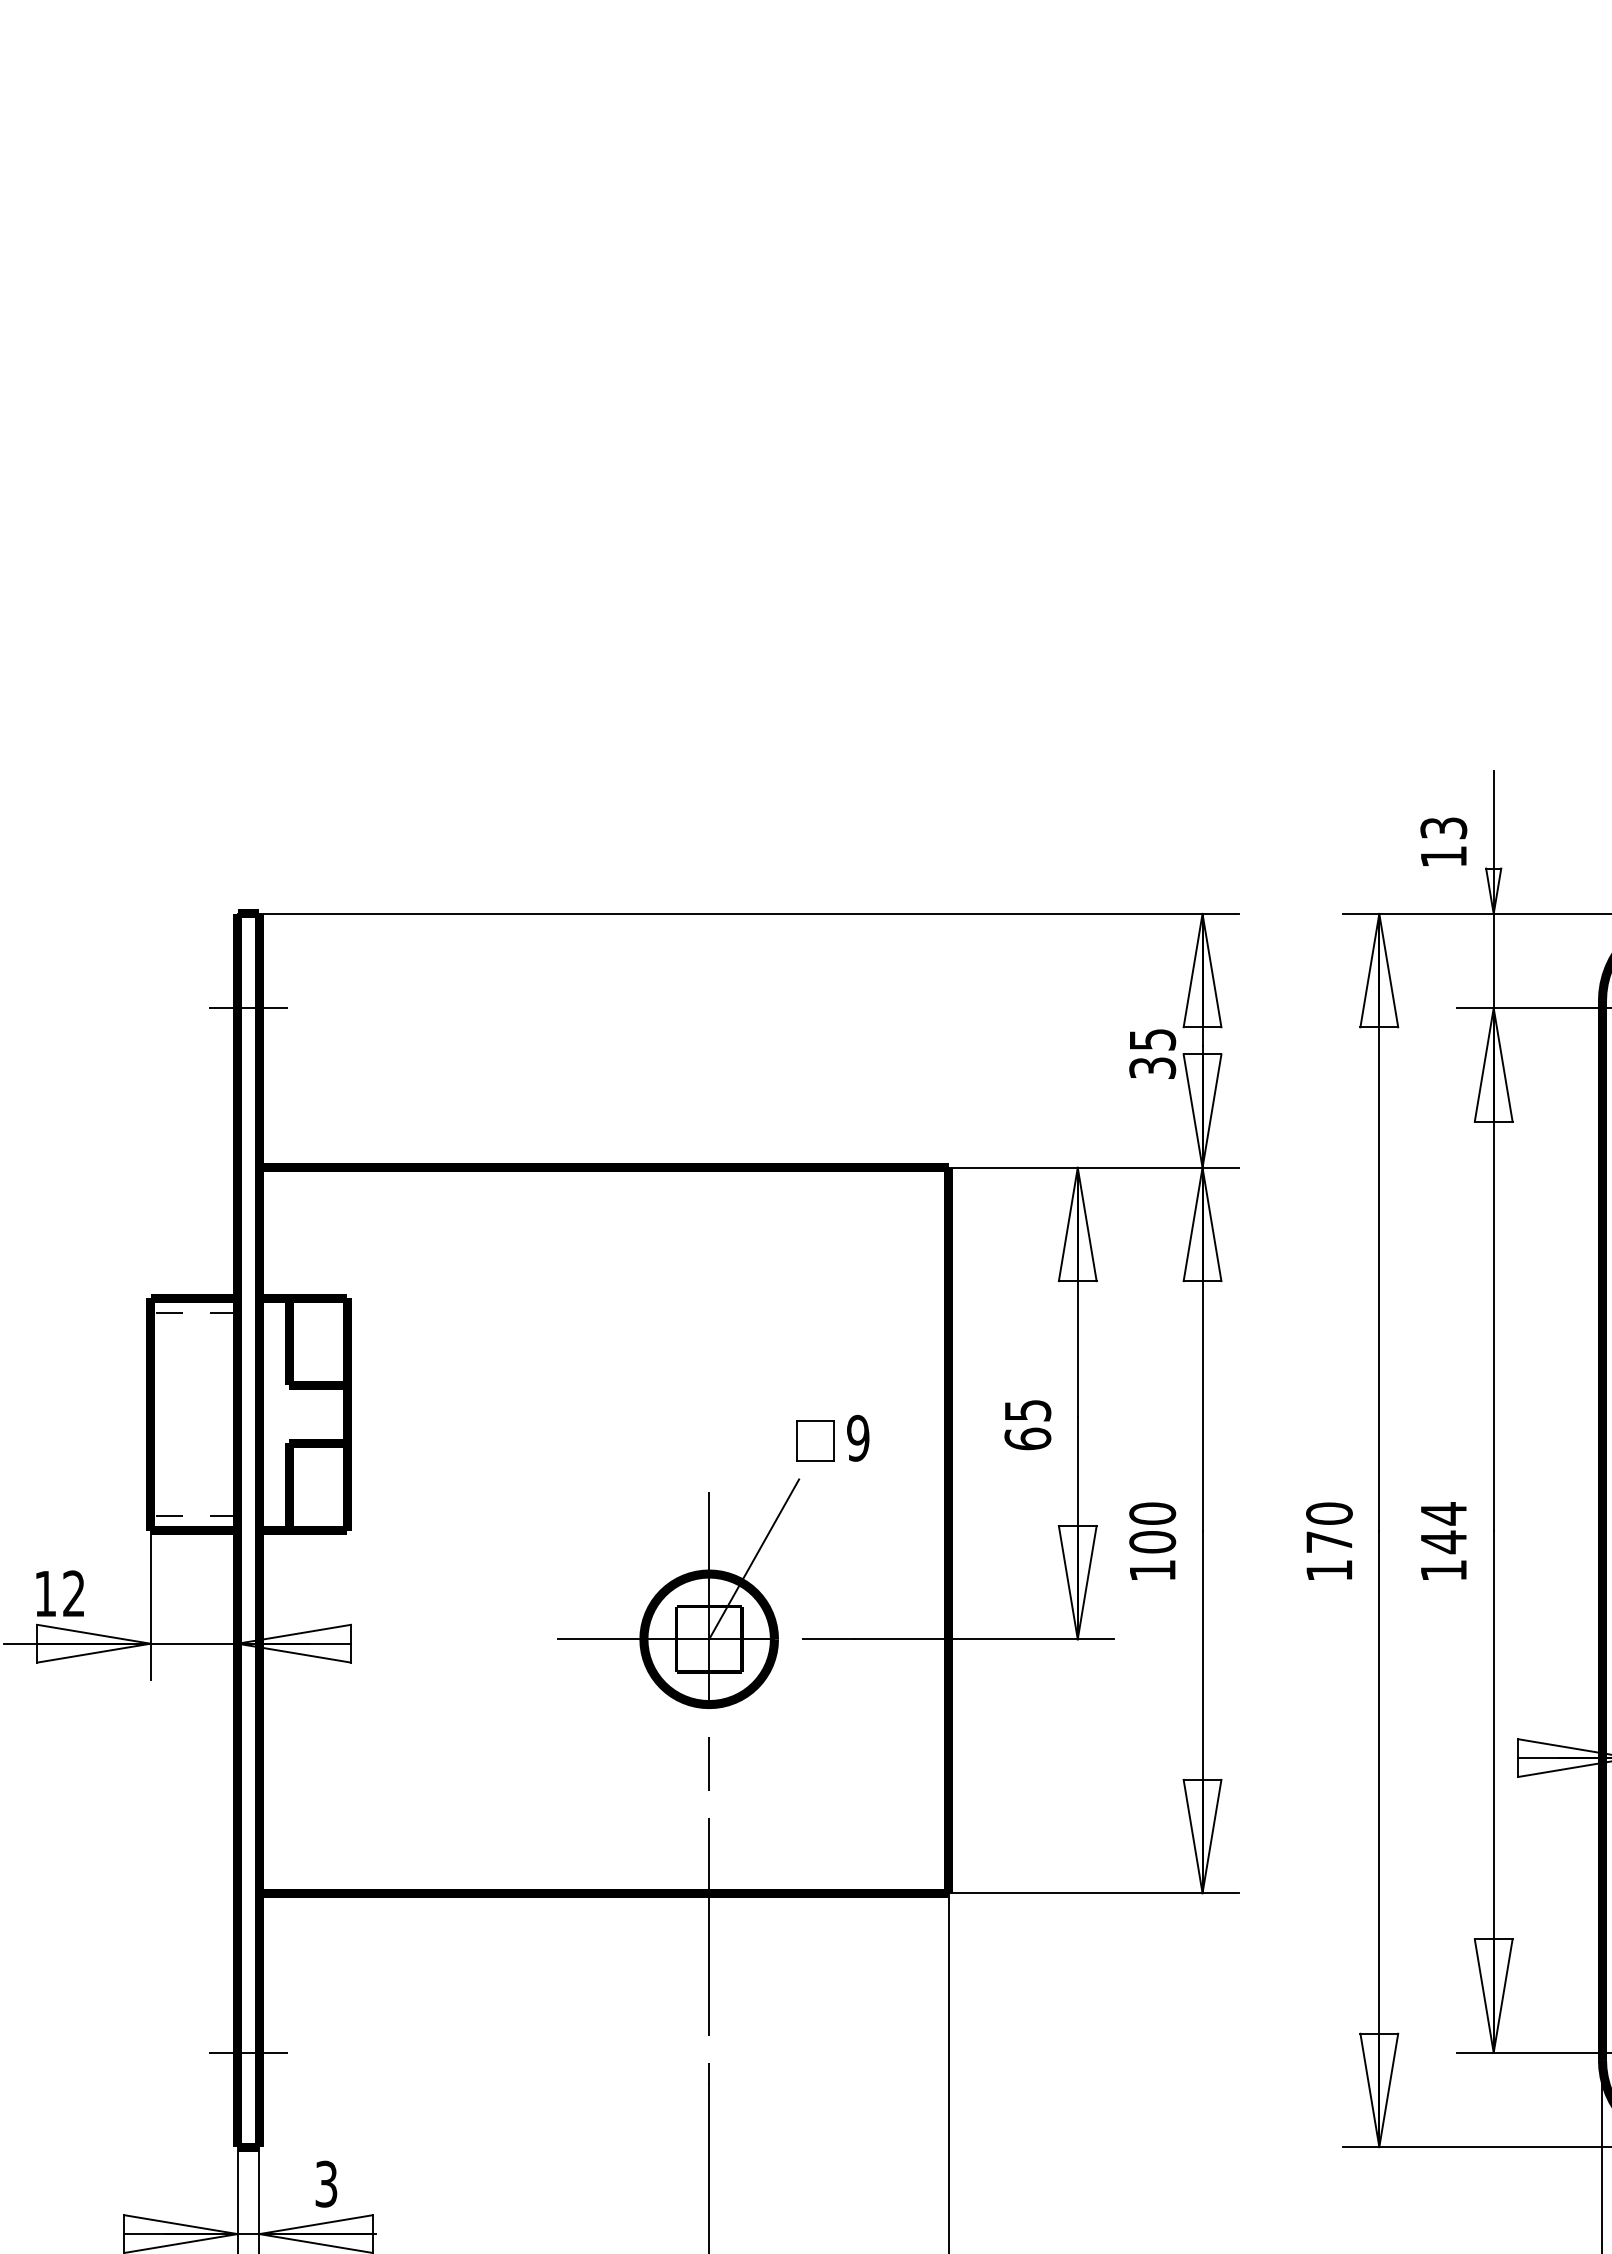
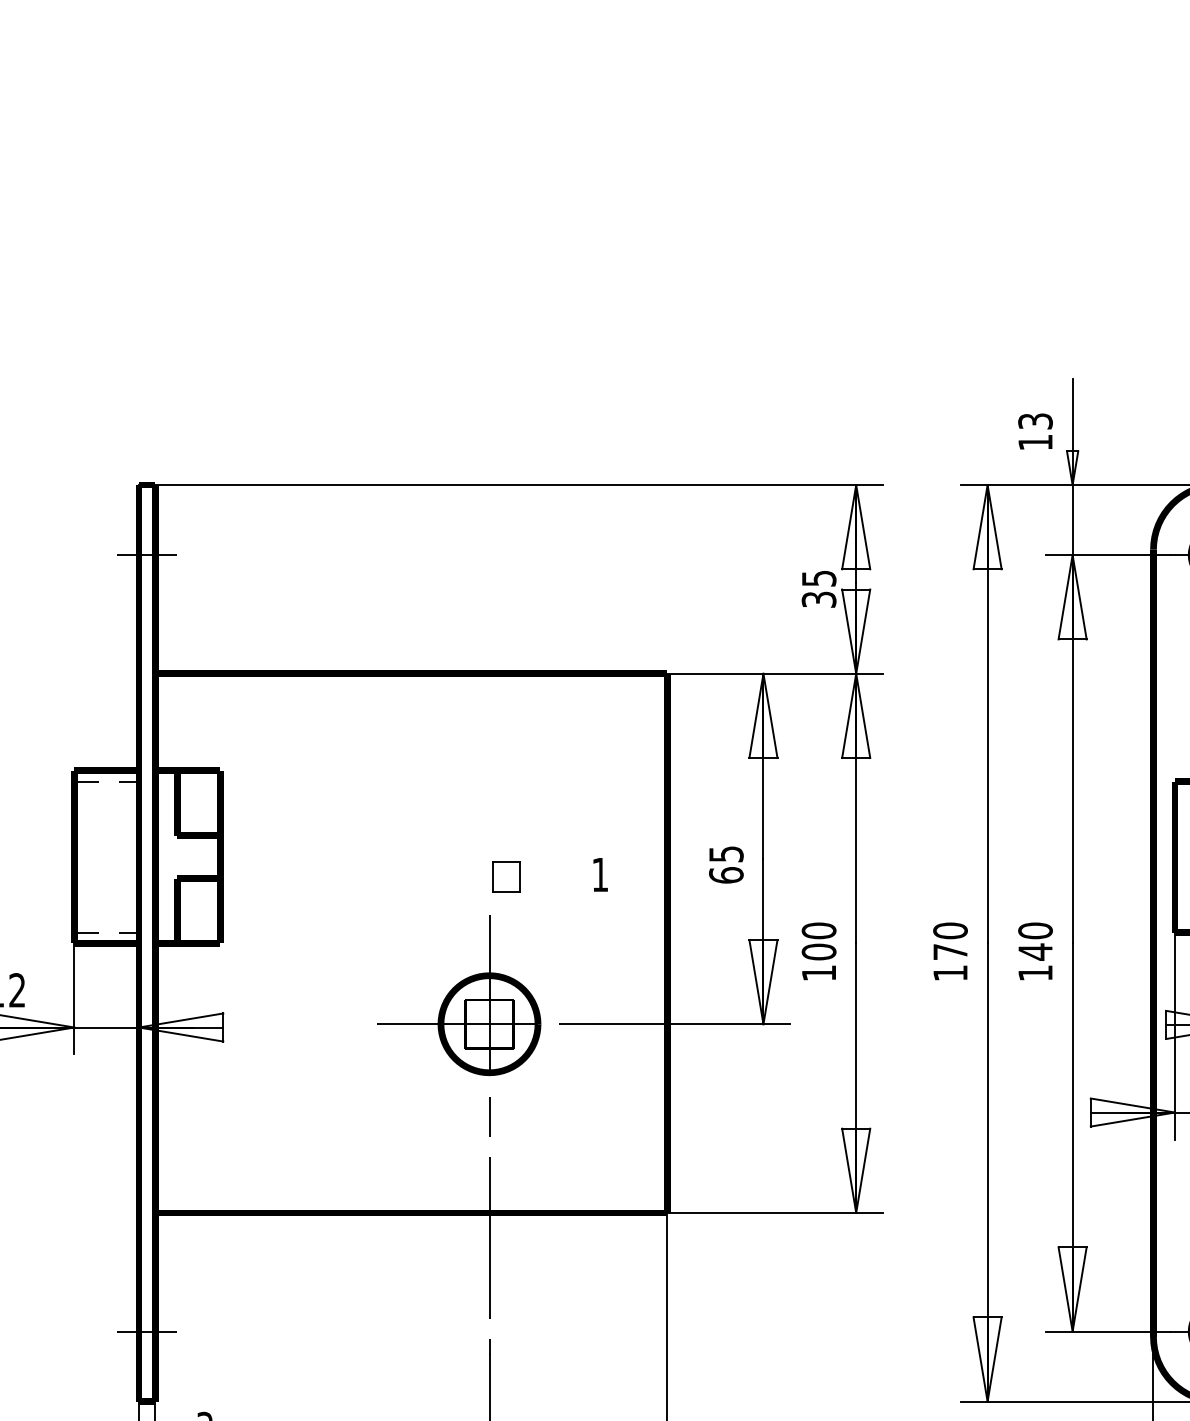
text: (858, 1437) -> (600, 874), 9 -> 1
part: (815, 1440) -> (506, 876), moved
text: (1443, 1513) -> (1035, 930), 144 -> 140
line: (754, 1559) -> (523, 964), removed

